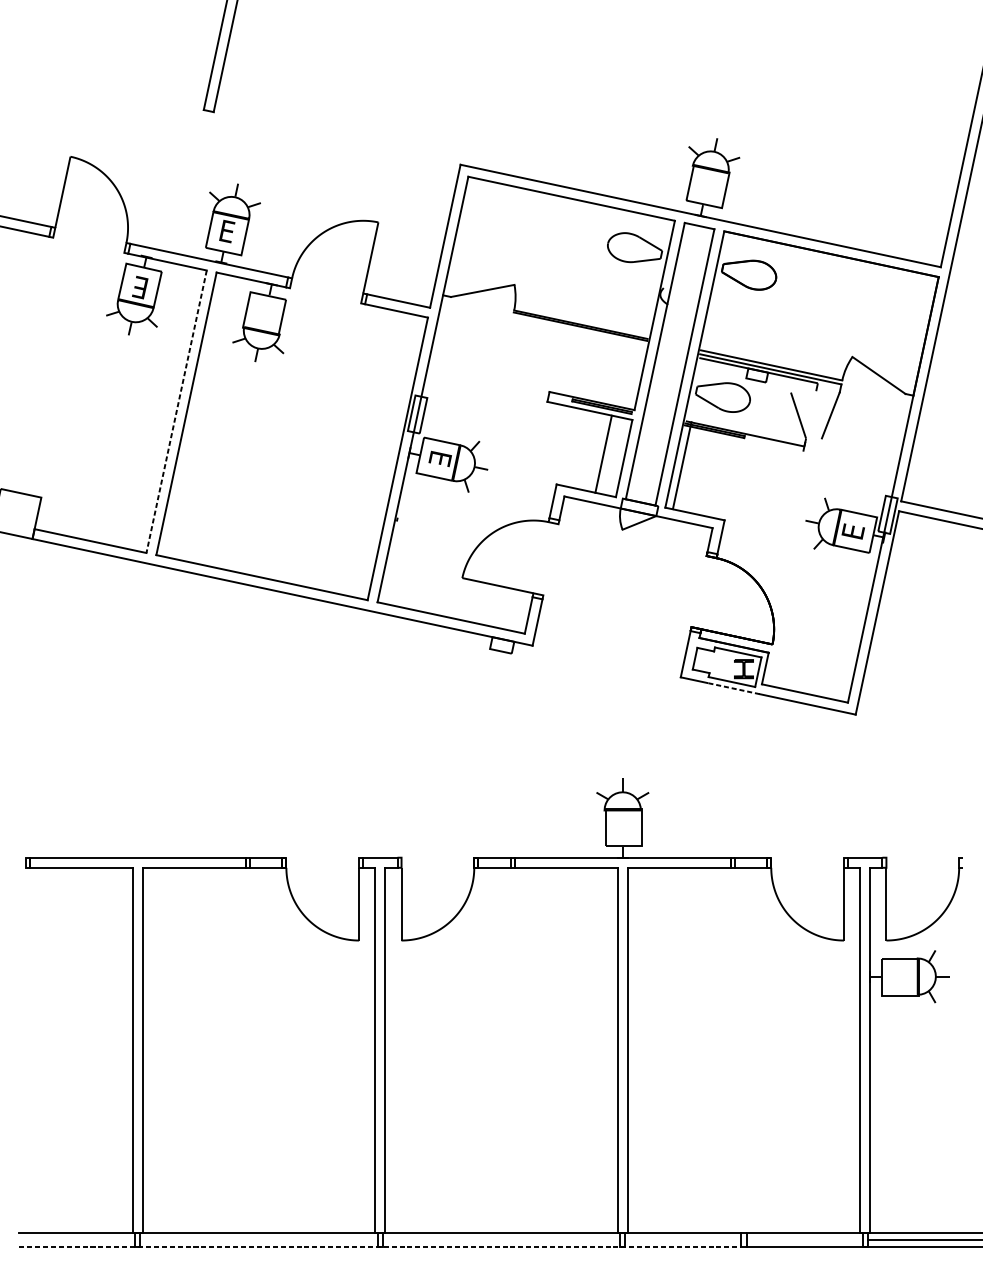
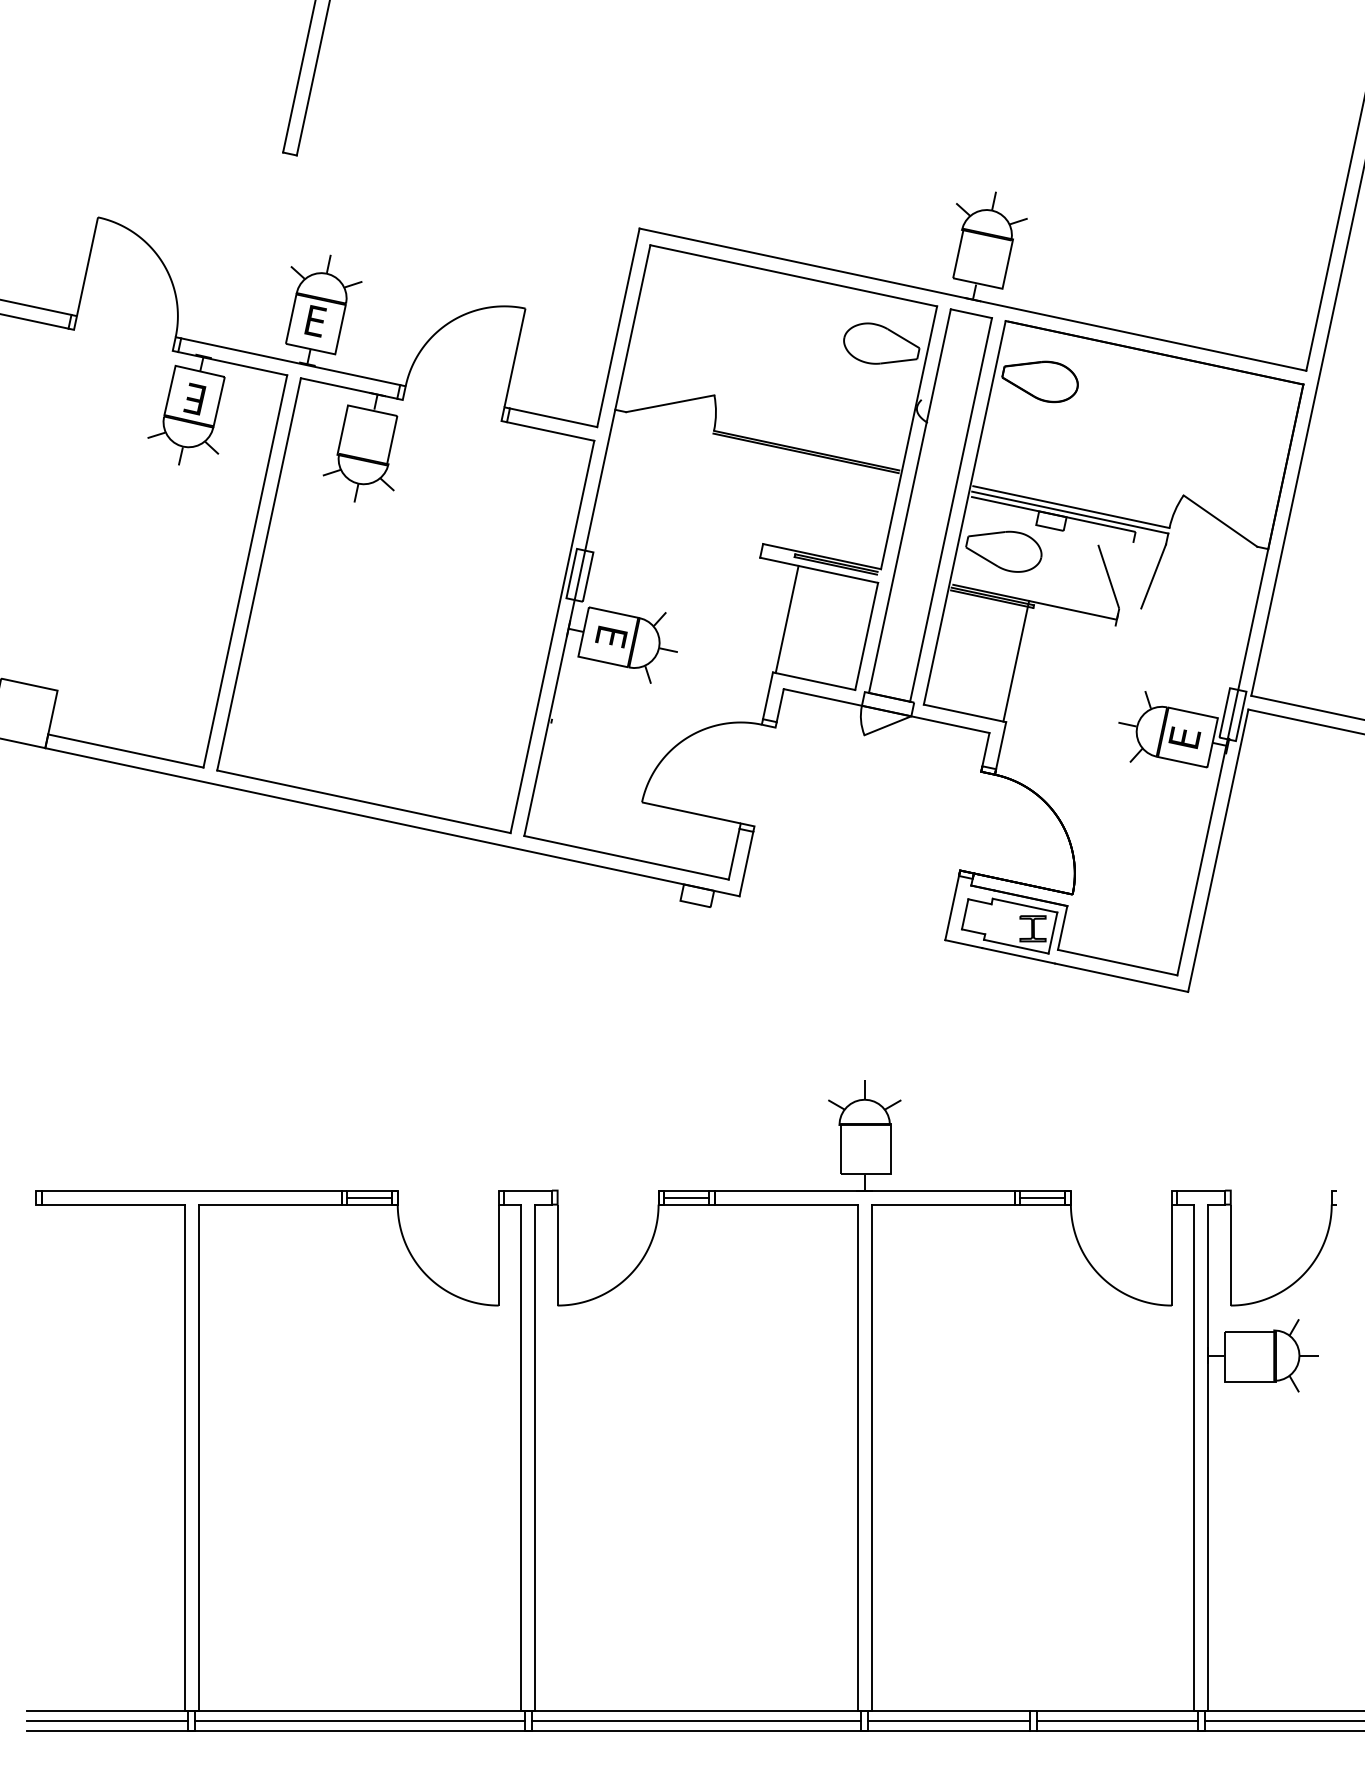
line: (176, 411) -> (245, 571), dashed -> solid
line: (603, 454) -> (786, 619), moved
line: (682, 465) -> (1016, 661), moved
line: (733, 688) -> (1018, 955), dashed -> solid
line: (266, 862) -> (369, 1197), added
line: (494, 862) -> (686, 1197), added
line: (750, 862) -> (1042, 1197), added
line: (77, 1240) -> (107, 1721), added
line: (258, 1240) -> (359, 1721), added
line: (501, 1240) -> (696, 1721), added
line: (683, 1240) -> (948, 1721), added
line: (804, 1240) -> (1116, 1721), added
line: (380, 1247) -> (528, 1731), dashed -> solid

